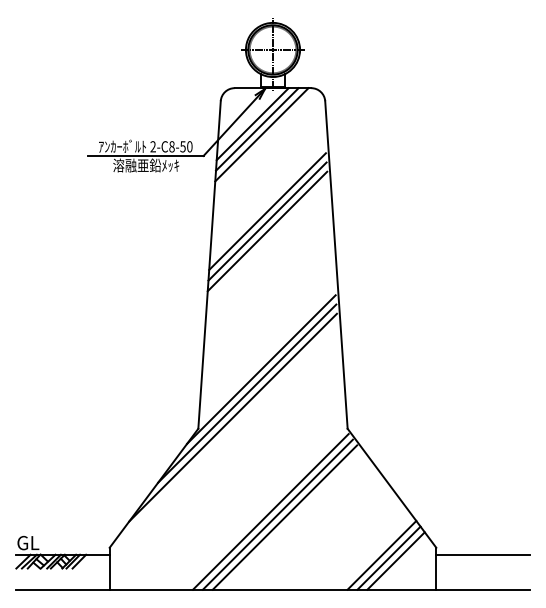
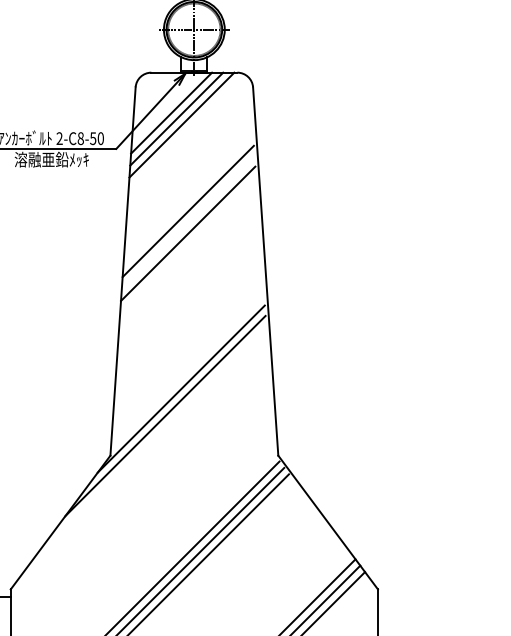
line: (267, 221) -> (188, 222), removed
line: (232, 417) -> (148, 442), removed
line: (482, 554) -> (429, 597), removed

